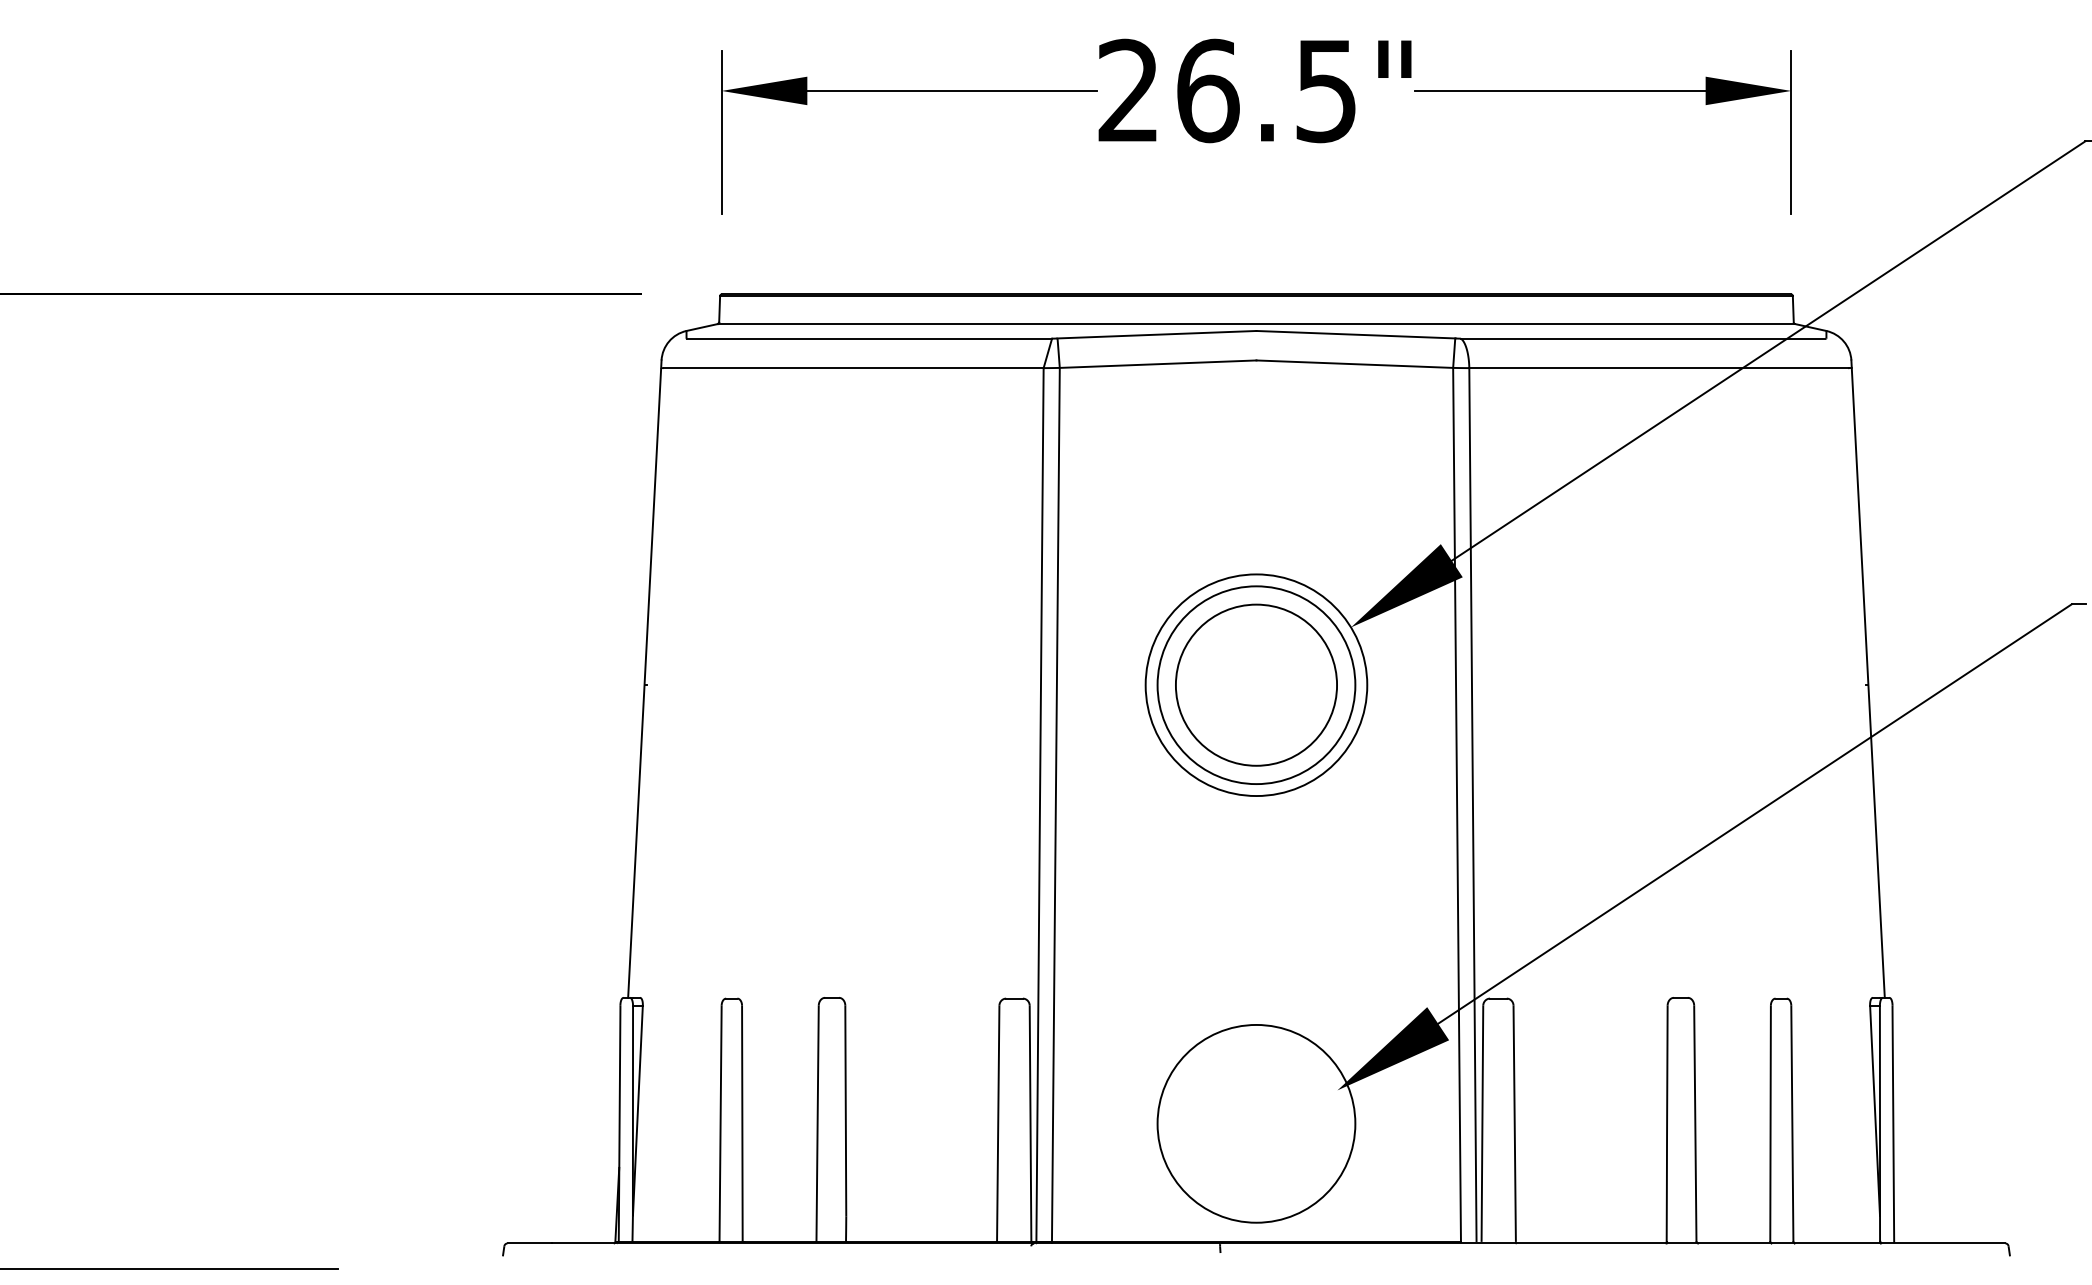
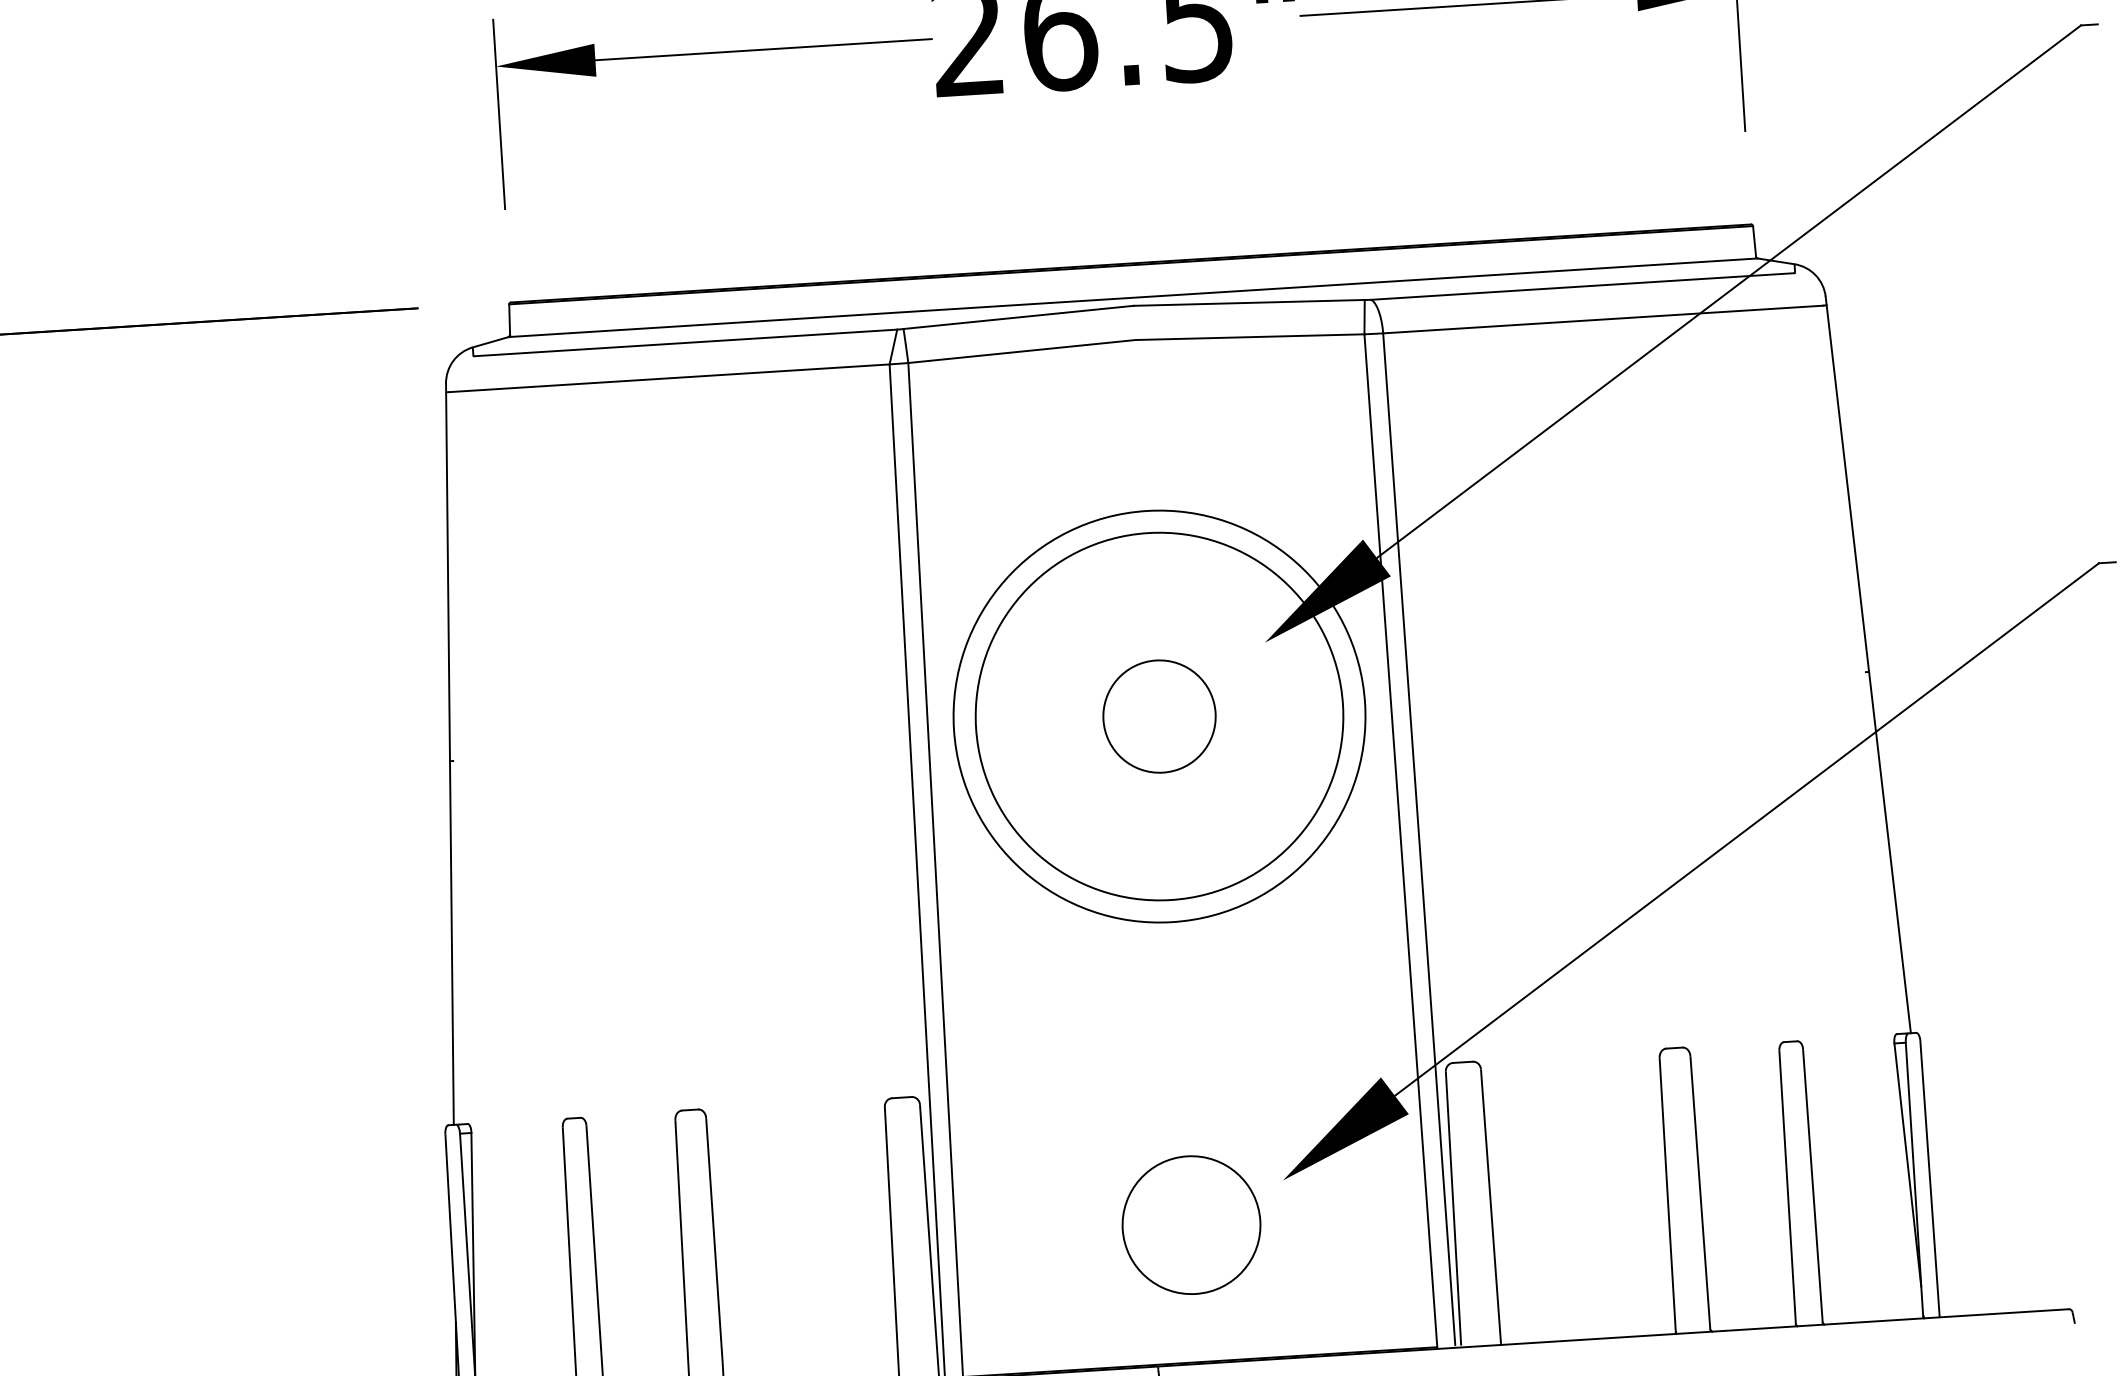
circle: (1256, 684) -> (1159, 715), size x0.6
circle: (1256, 685) -> (1159, 716), size x1.6
circle: (1256, 685) -> (1159, 716), size x1.6
circle: (1256, 1123) -> (1191, 1224), size x0.6

